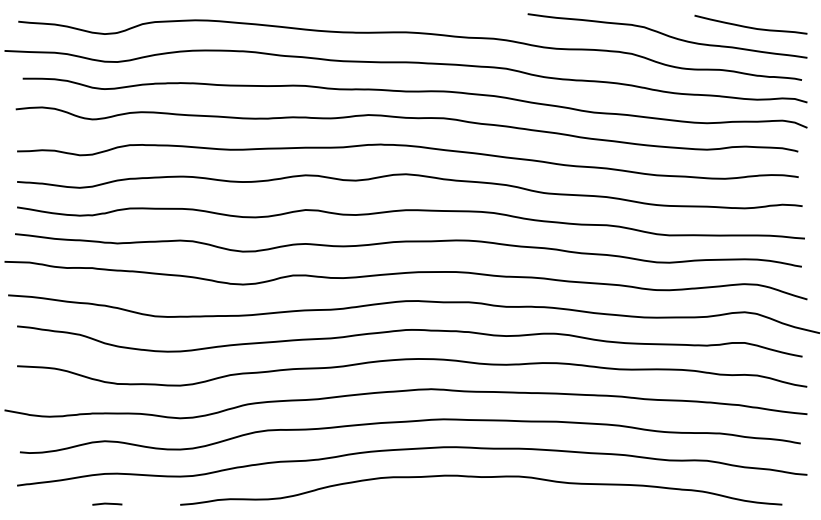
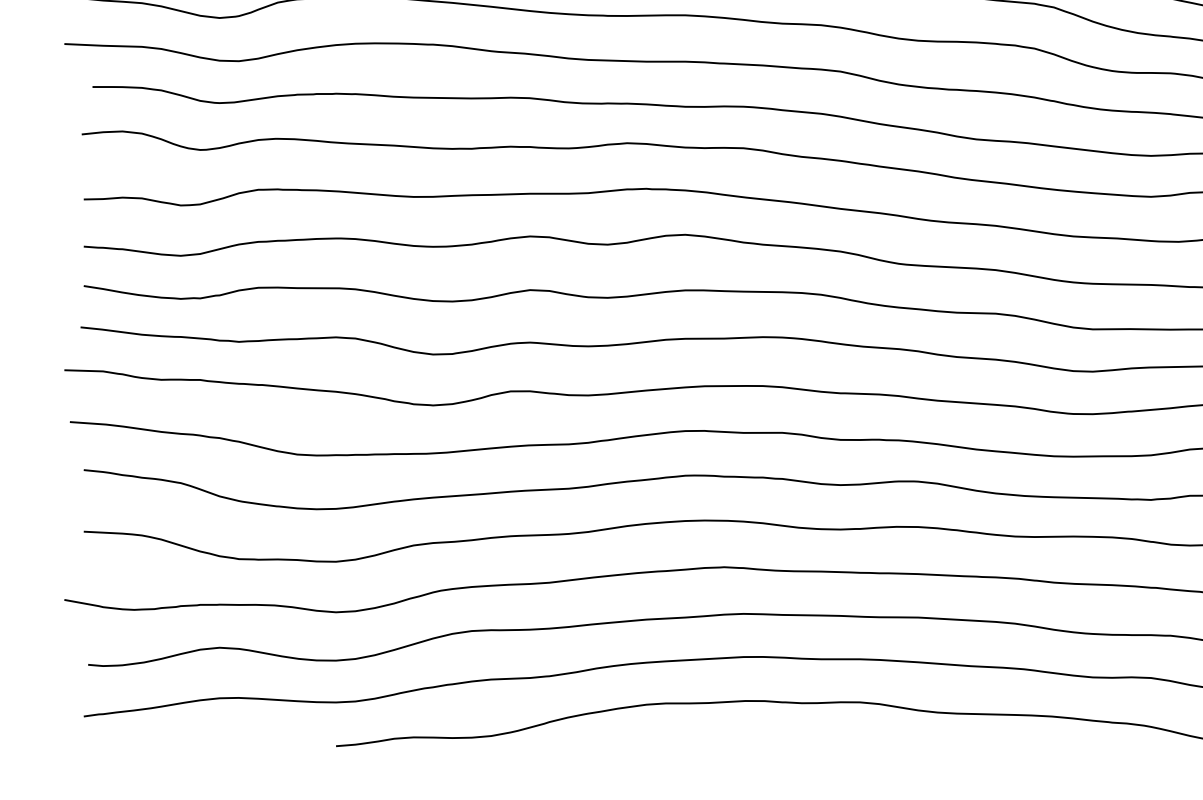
line: (107, 503) -> (223, 744), removed

